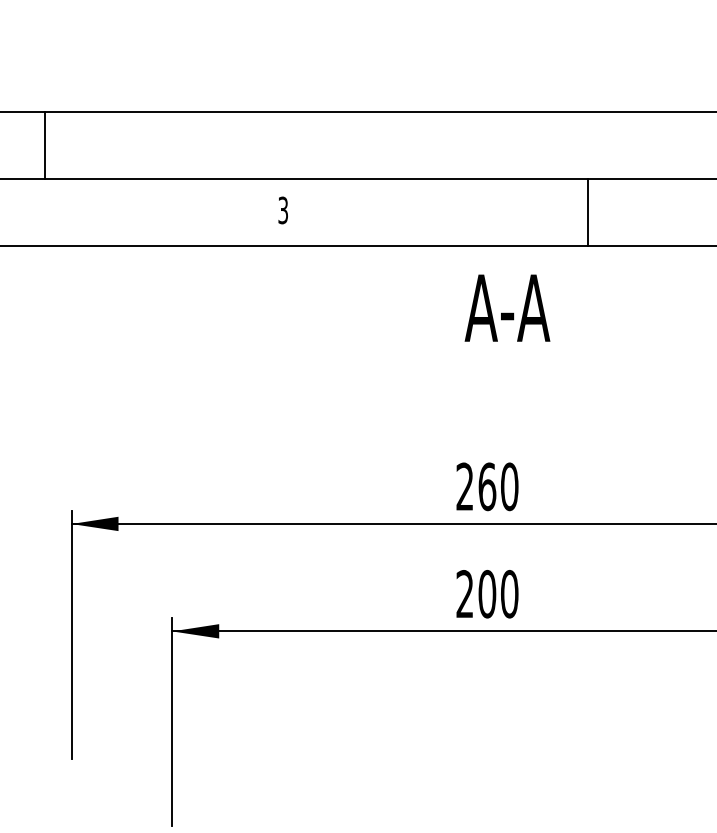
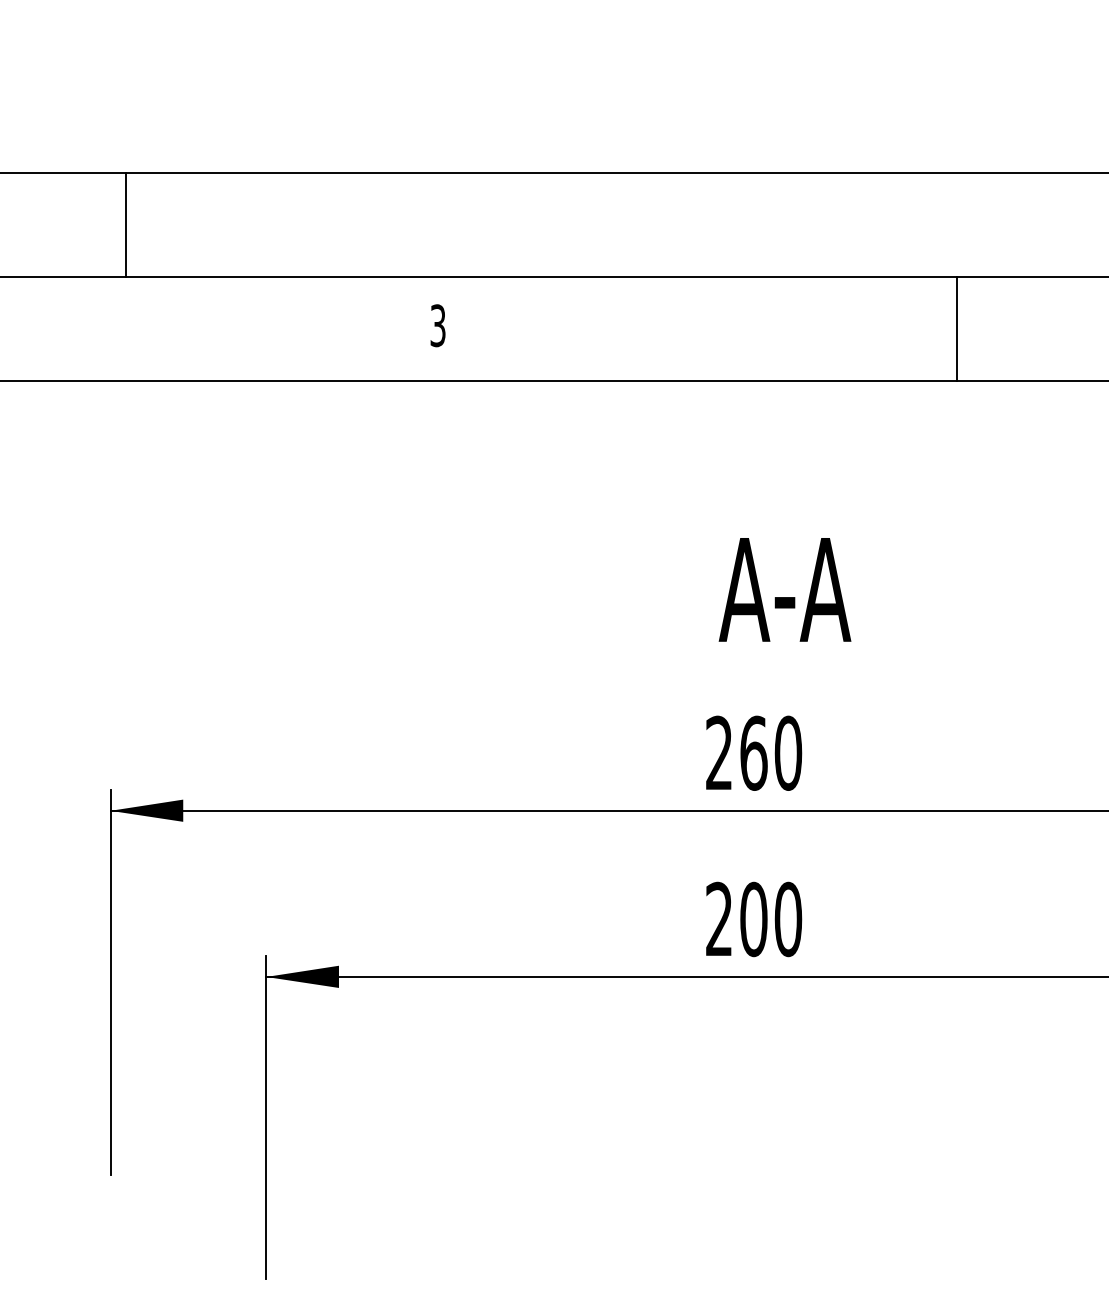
line: (44, 144) -> (125, 223), moved
line: (587, 211) -> (956, 327), moved
text: (507, 307) -> (785, 588), moved

